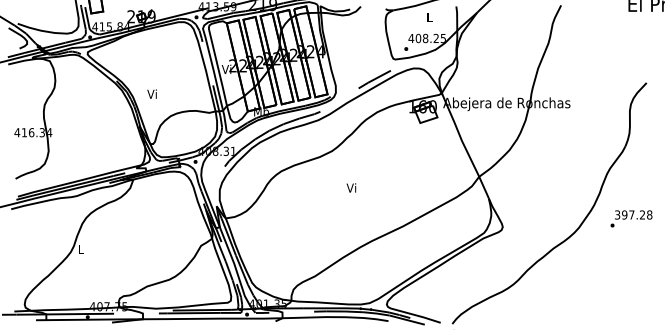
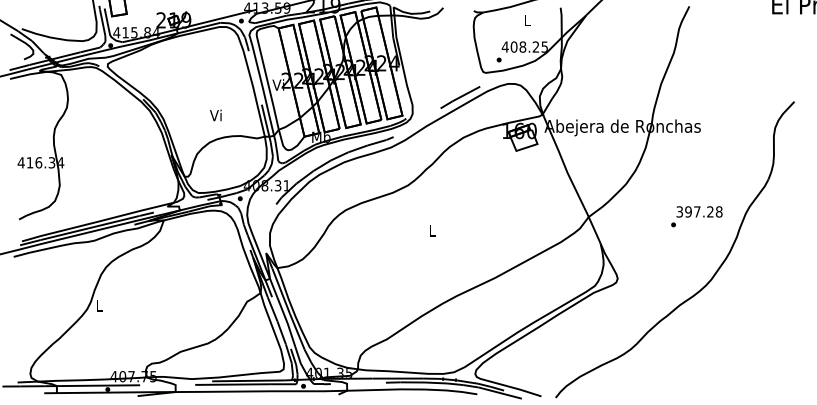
text: (151, 94) -> (215, 115), moved
text: (351, 187) -> (431, 230), Vi -> L
text: (631, 218) -> (696, 216), moved

